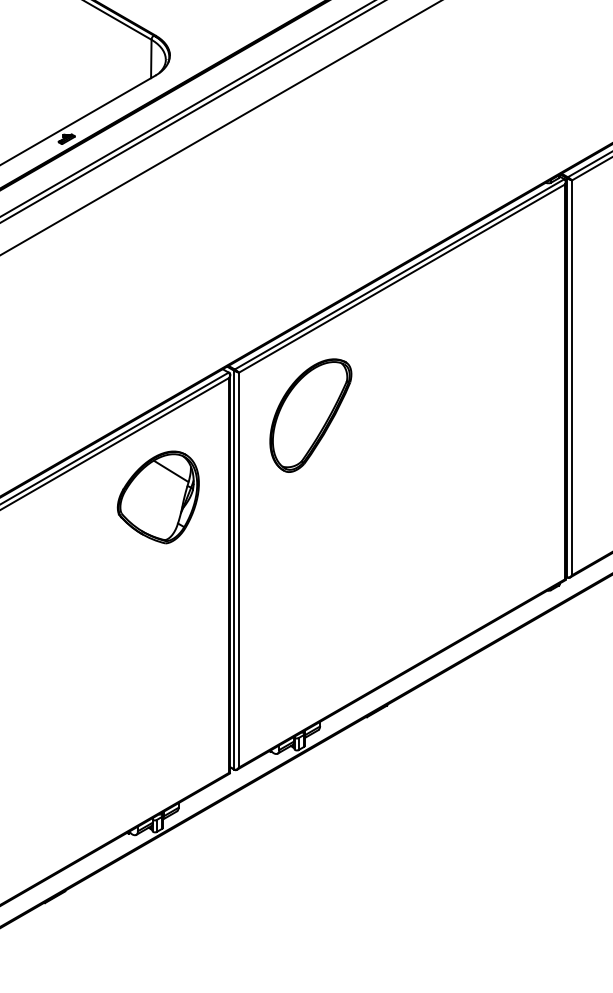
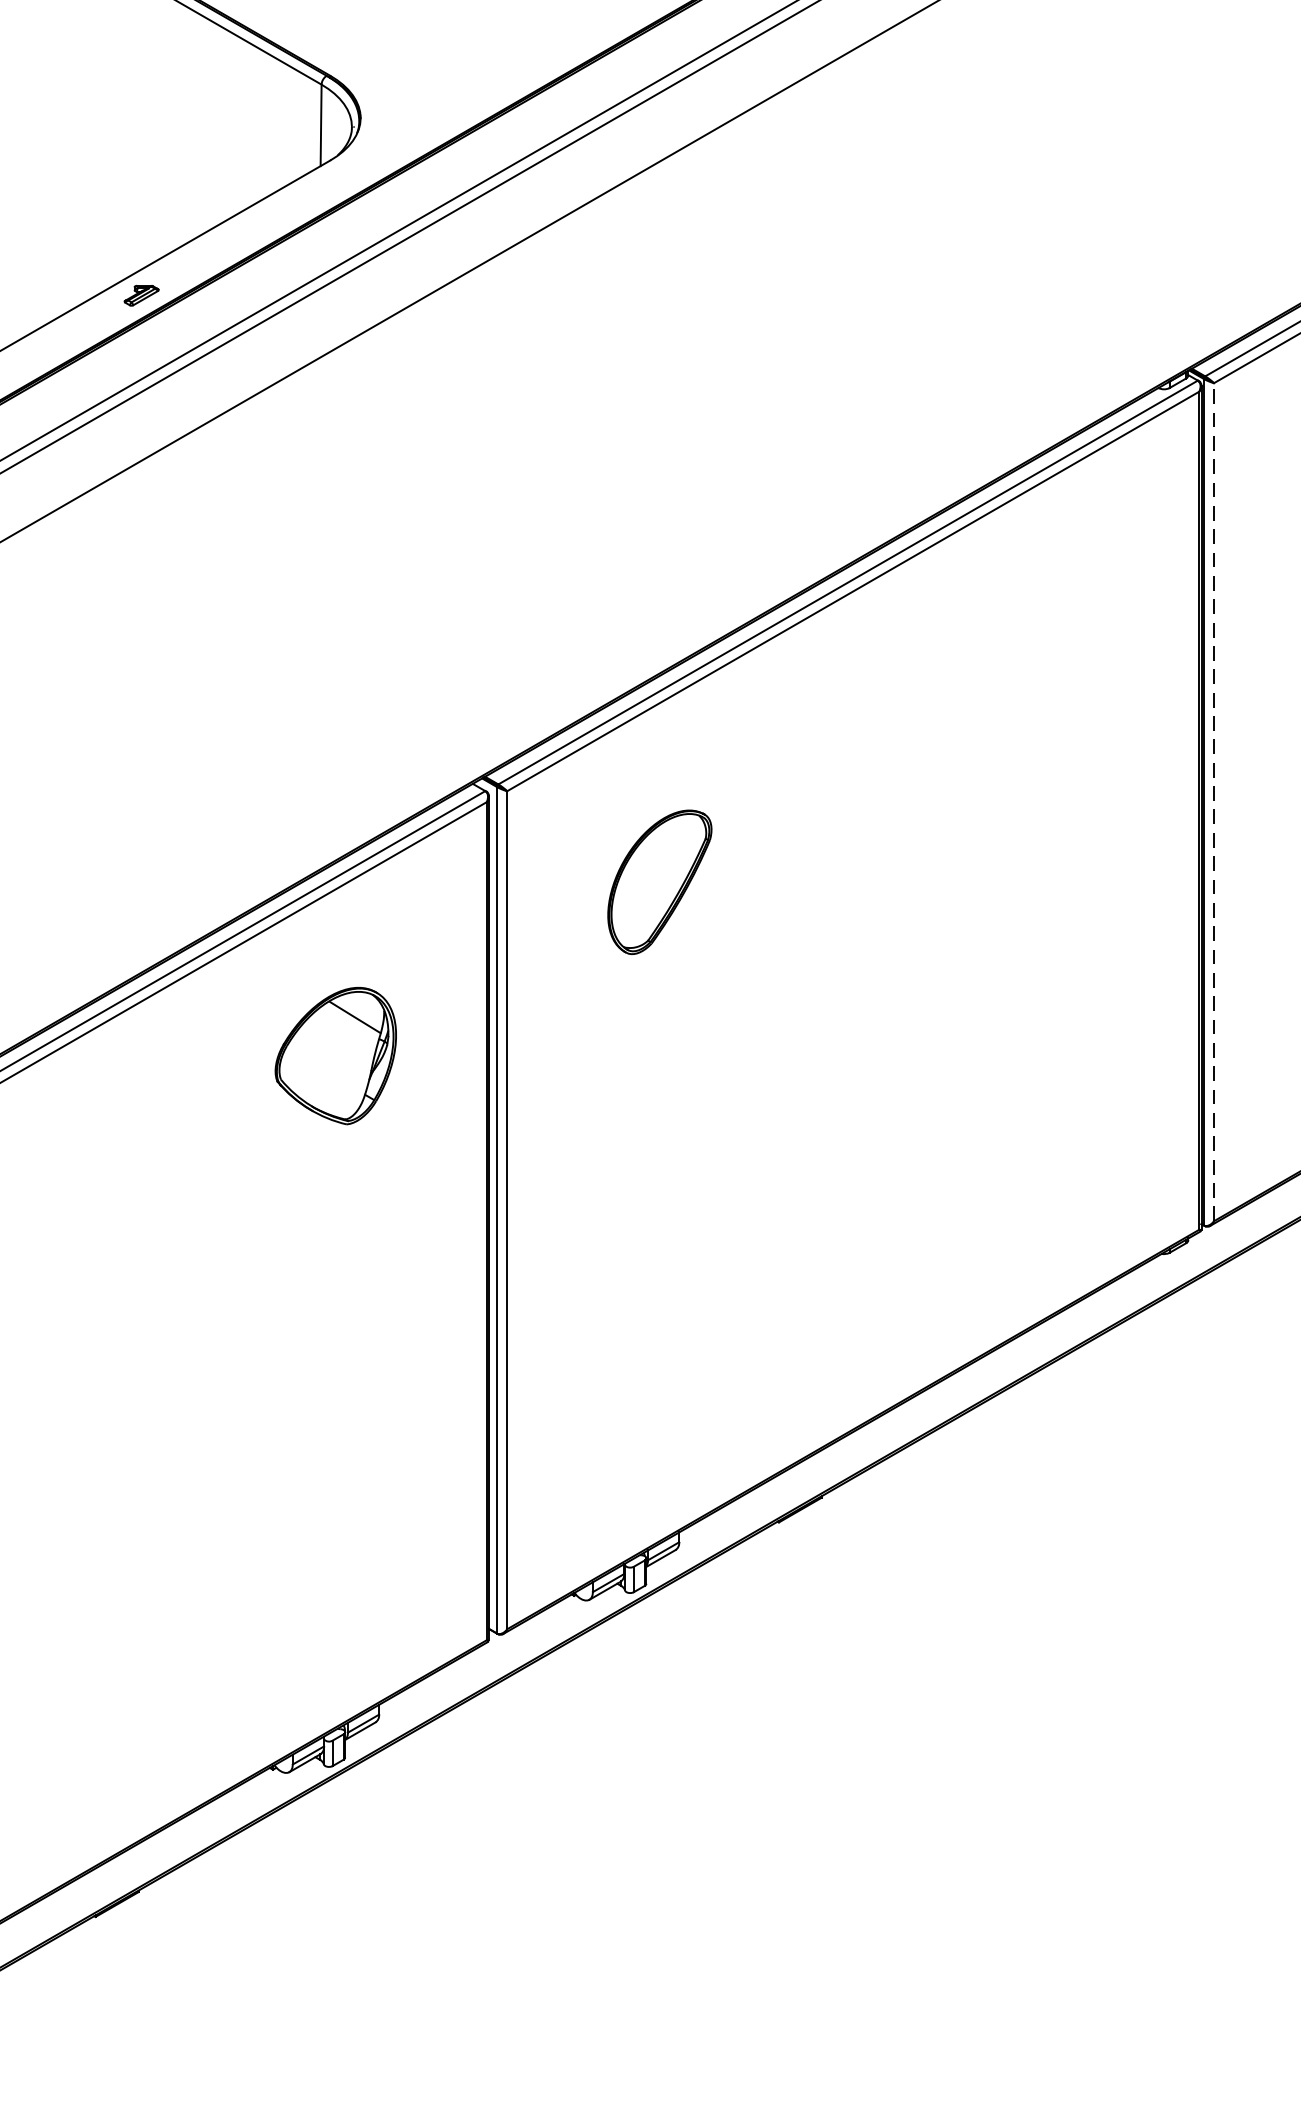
line: (572, 377) -> (1215, 801), solid -> dashed
part: (310, 415) -> (658, 882), size x0.6
part: (157, 497) -> (334, 1056), size x0.7

